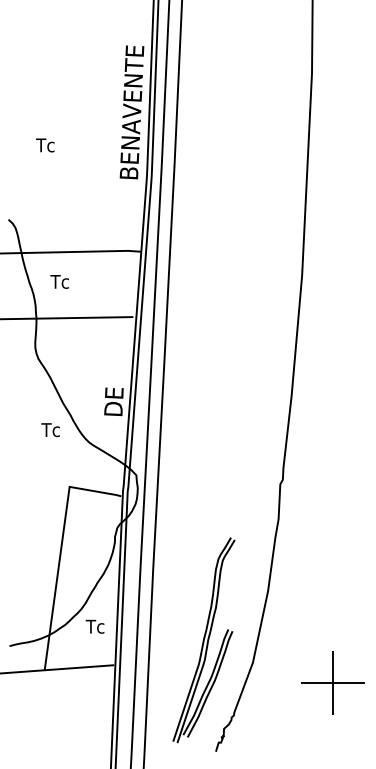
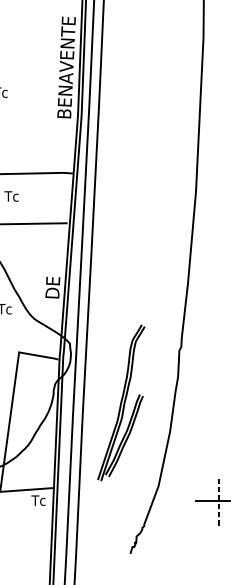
text: (94, 626) -> (38, 500), moved
part: (203, 640) -> (120, 403), moved
line: (332, 682) -> (219, 501), solid -> dashed

